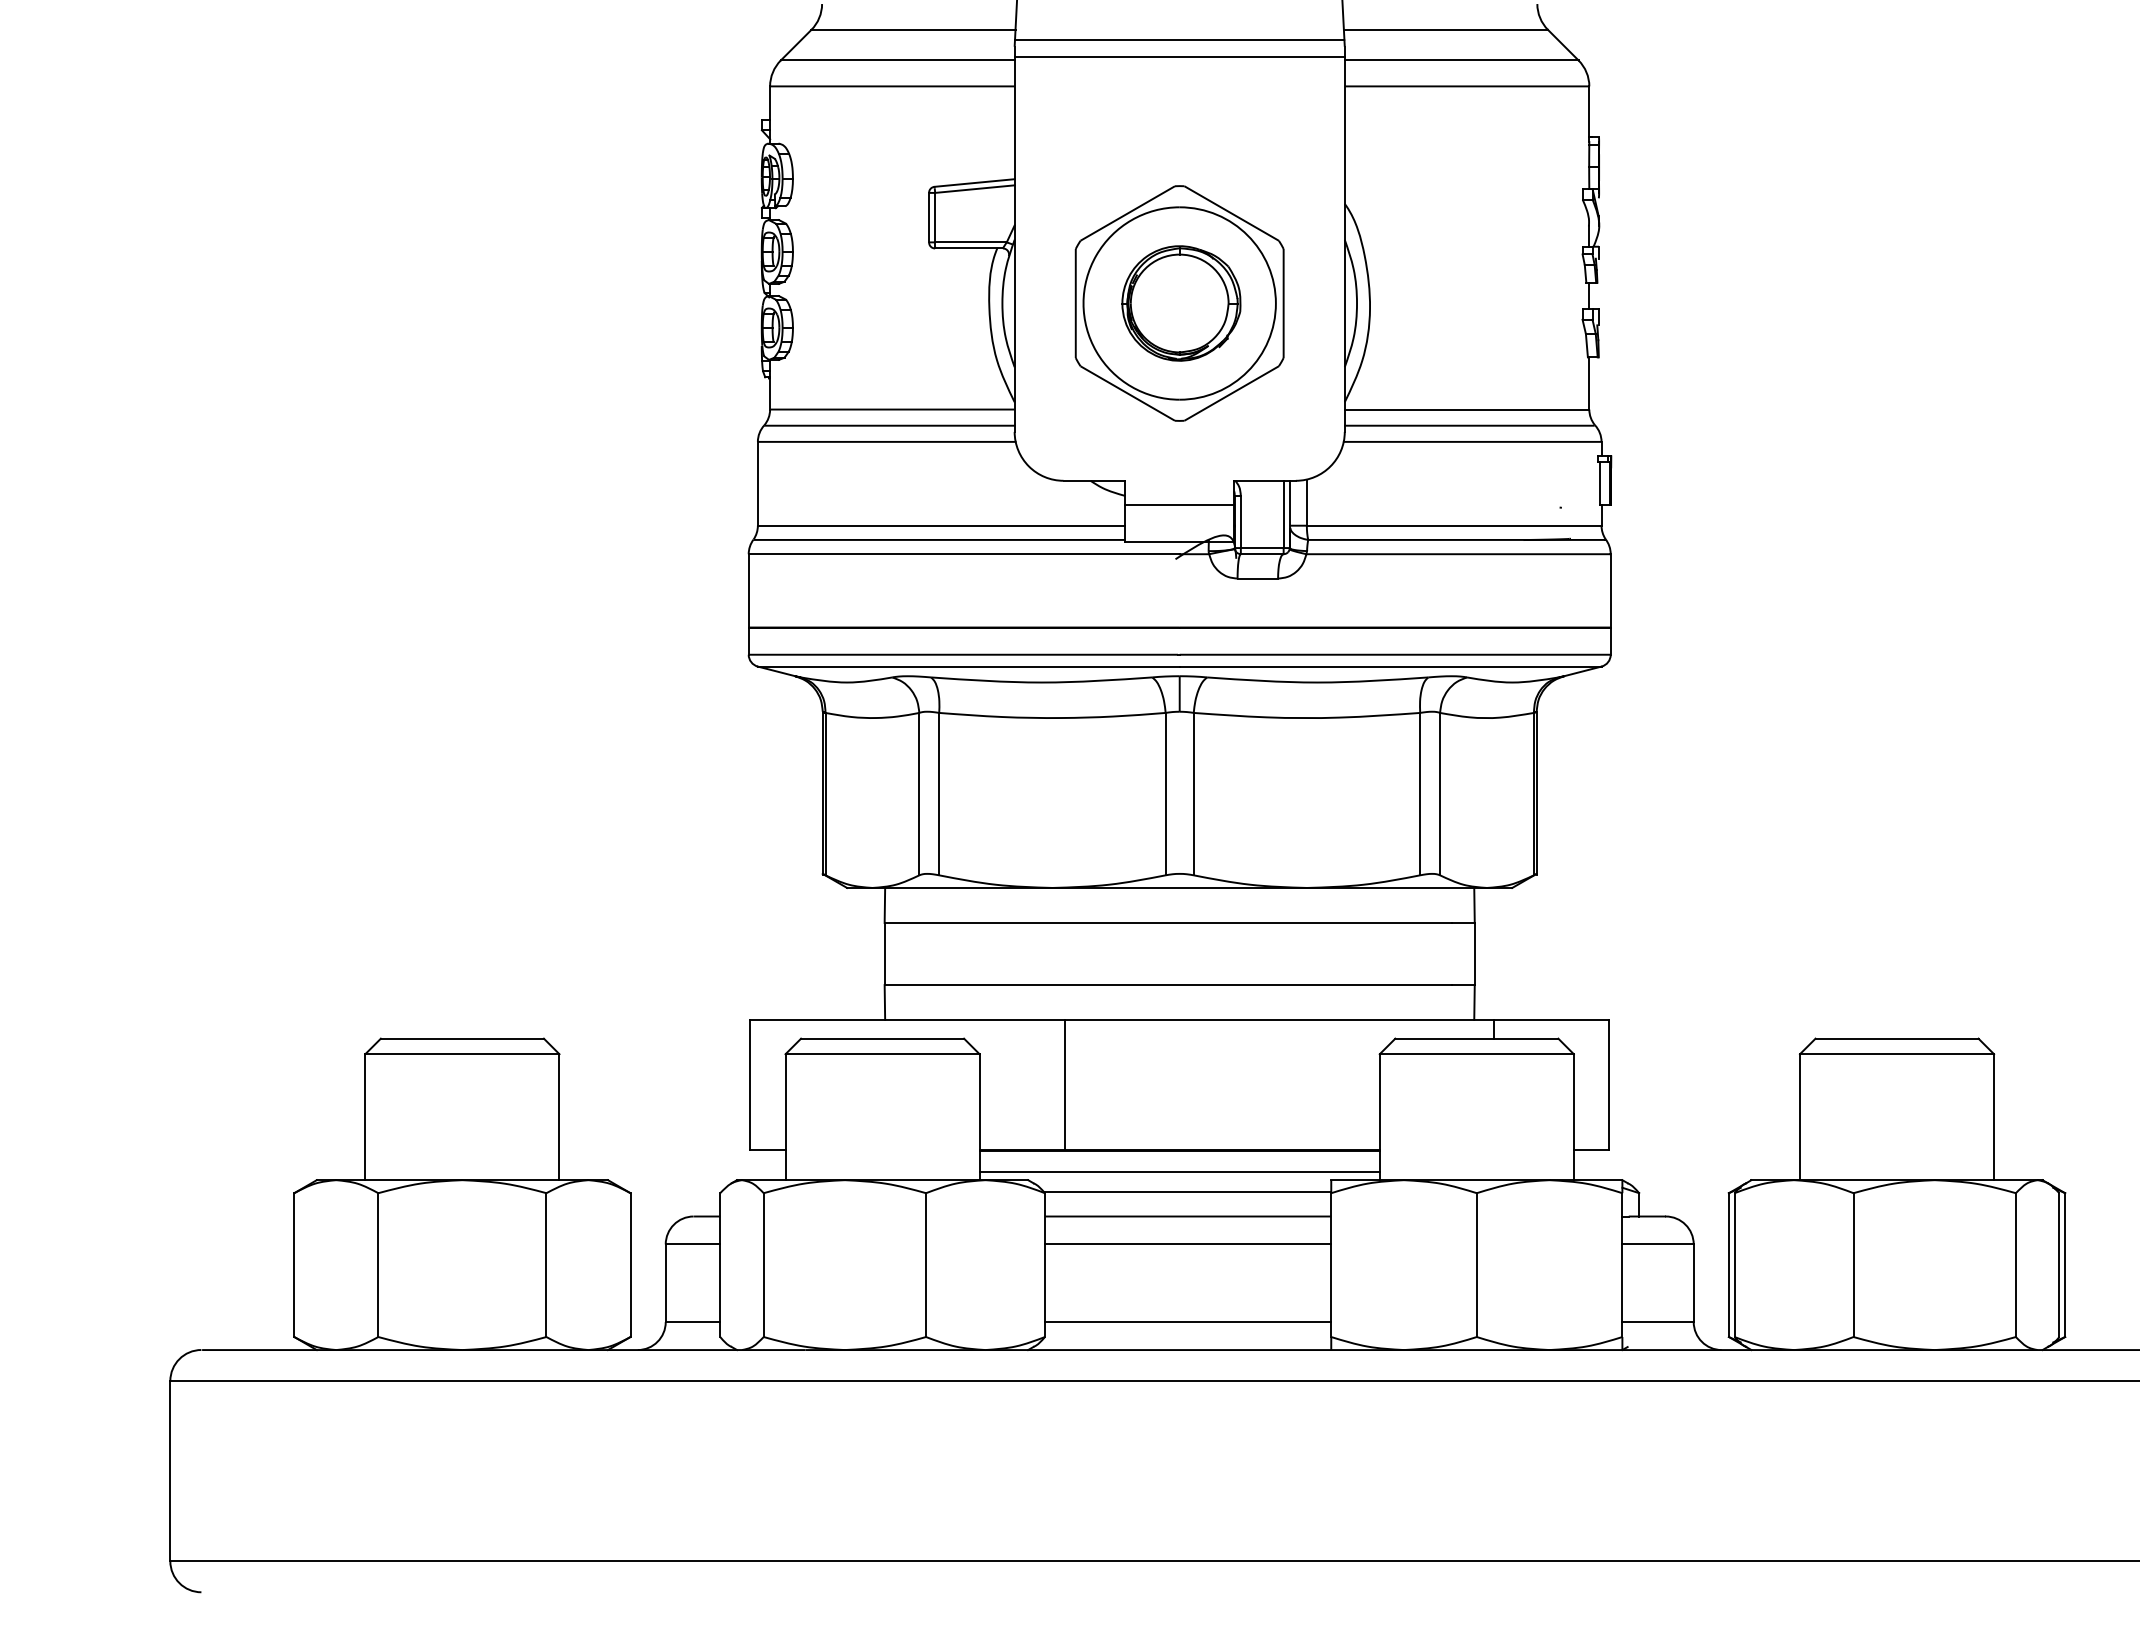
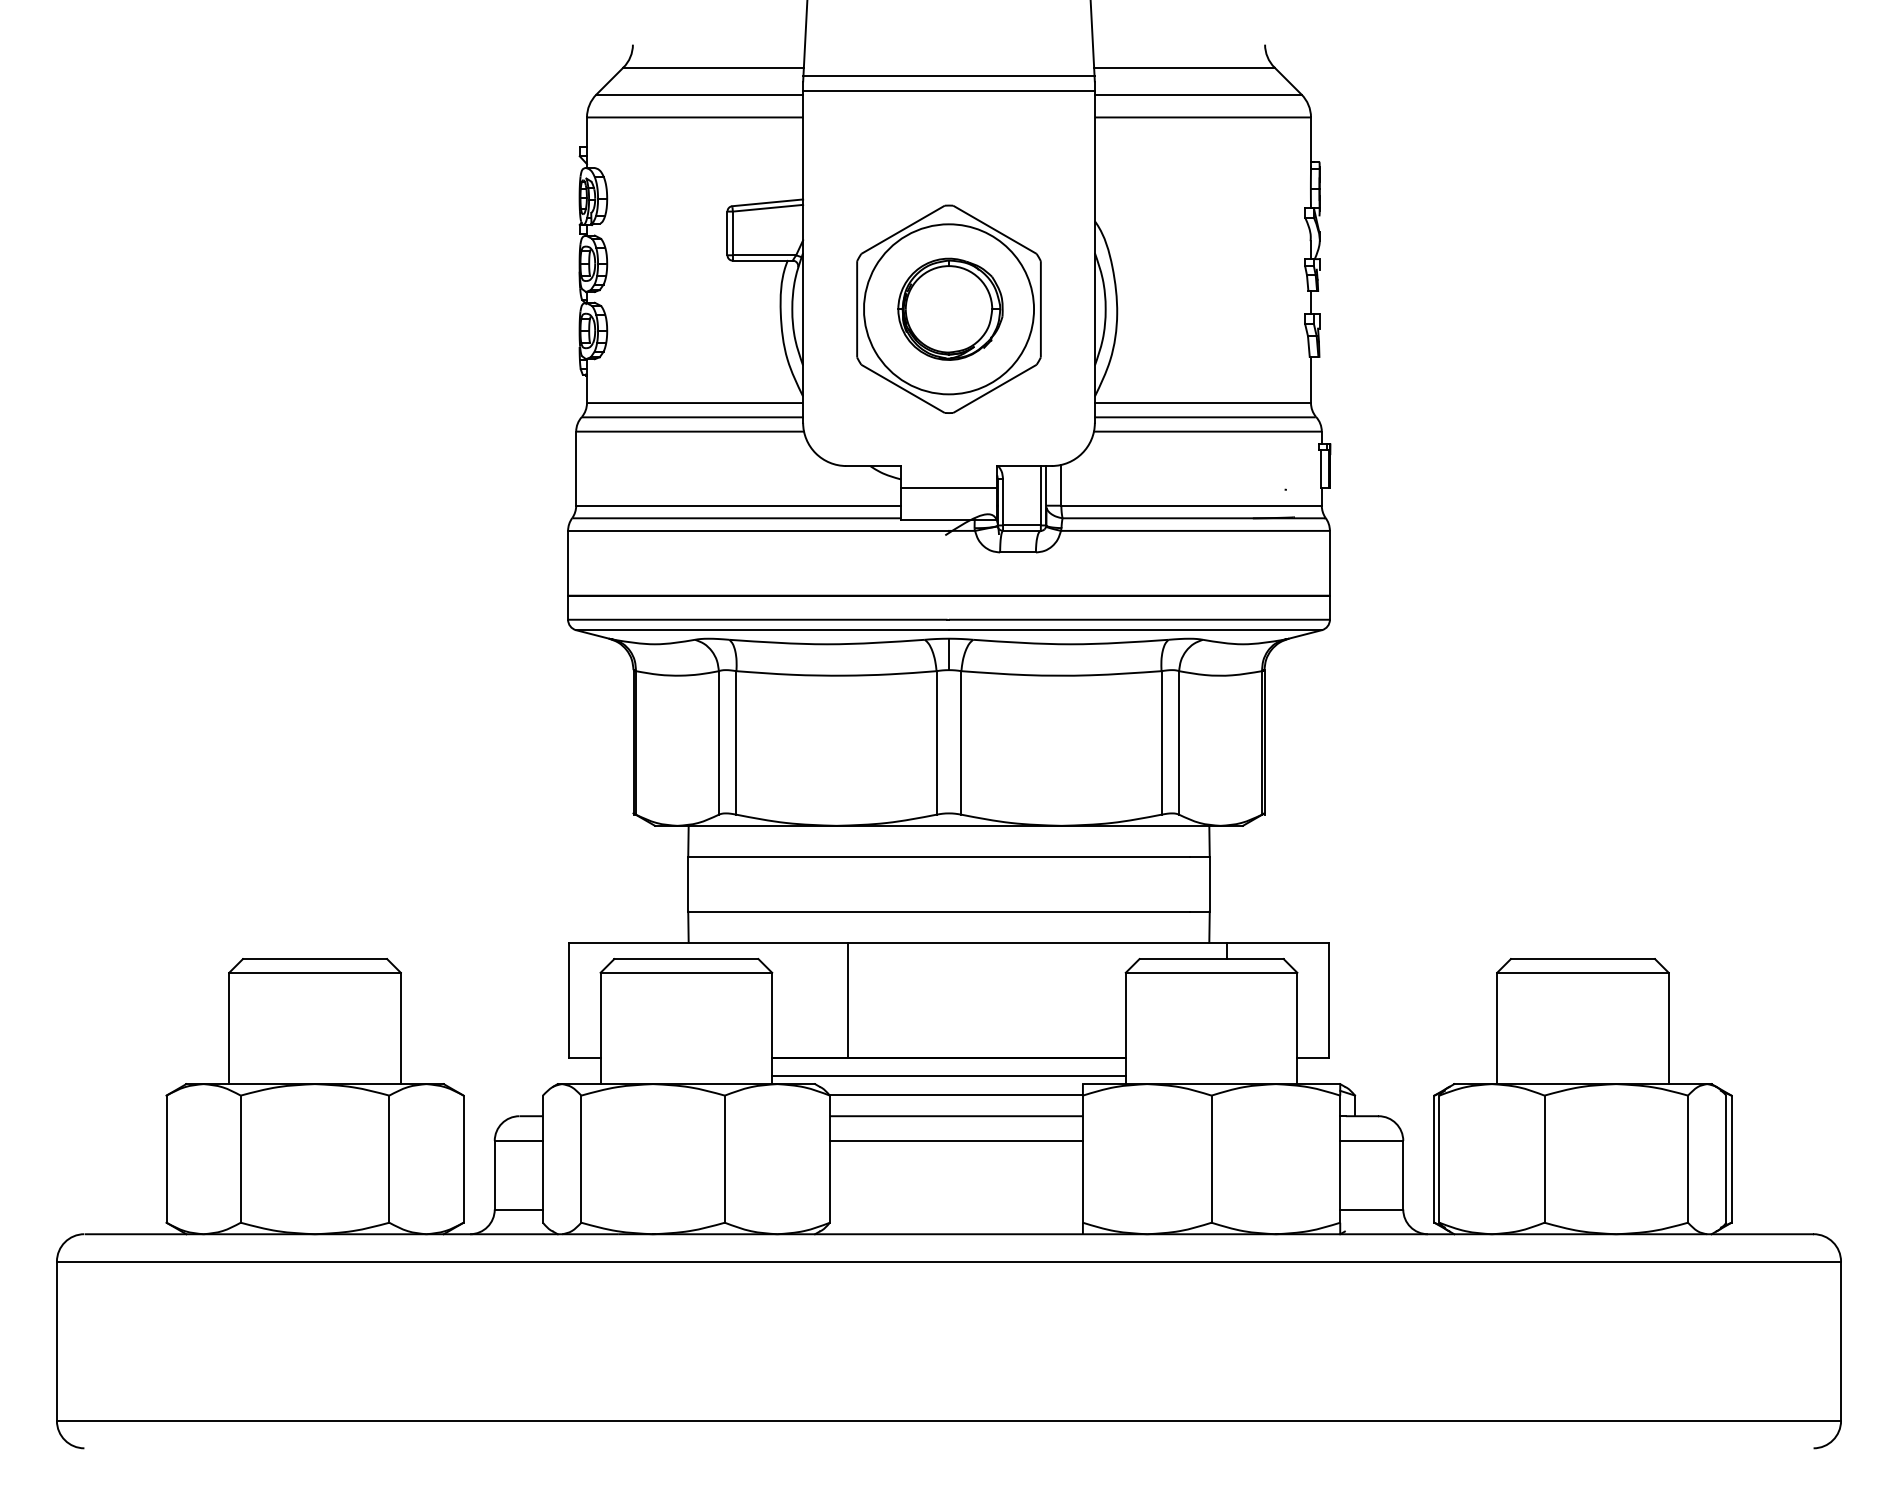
line: (1187, 1322) -> (955, 1209), removed

